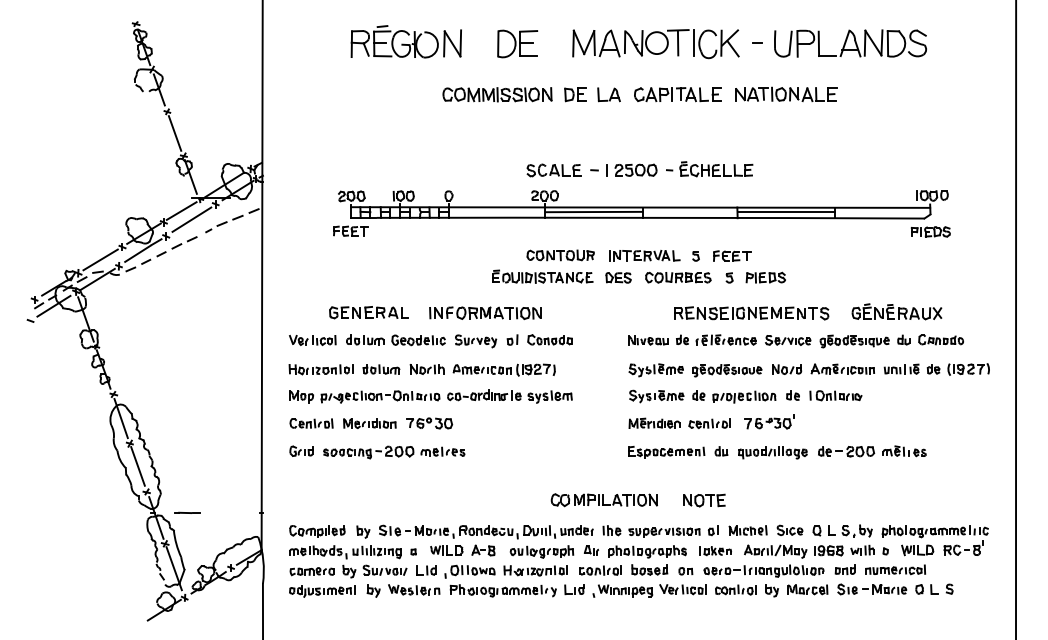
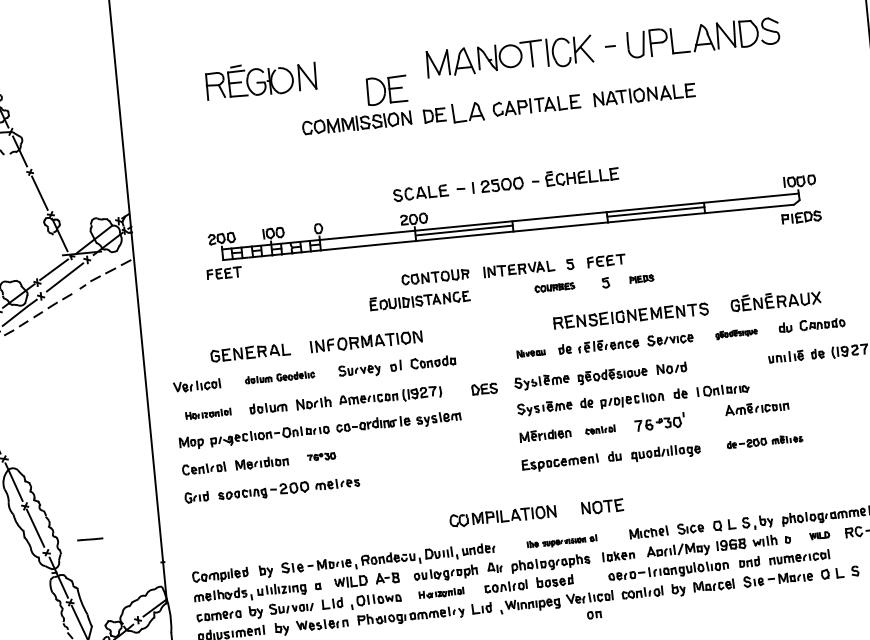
part: (517, 43) -> (386, 89), moved
part: (608, 94) -> (467, 112), size x1.4
part: (618, 277) -> (484, 388), moved
part: (678, 277) -> (554, 287), size x0.6
part: (765, 277) -> (641, 278), size x0.6
part: (395, 340) -> (279, 377), size x0.7
part: (648, 340) -> (531, 353), size x0.7
part: (854, 341) -> (736, 333), size x0.6
part: (842, 368) -> (756, 407), moved
part: (320, 369) -> (207, 413), size x0.7
part: (429, 423) -> (321, 457), size x0.6
part: (709, 423) -> (600, 429), size x0.7
part: (872, 451) -> (765, 441), size x0.7
line: (187, 512) -> (90, 538), moved
part: (660, 531) -> (561, 541), size x0.6
part: (917, 550) -> (819, 535), size x0.6
part: (535, 570) -> (441, 592), size x0.7
part: (685, 571) -> (594, 615), moved

